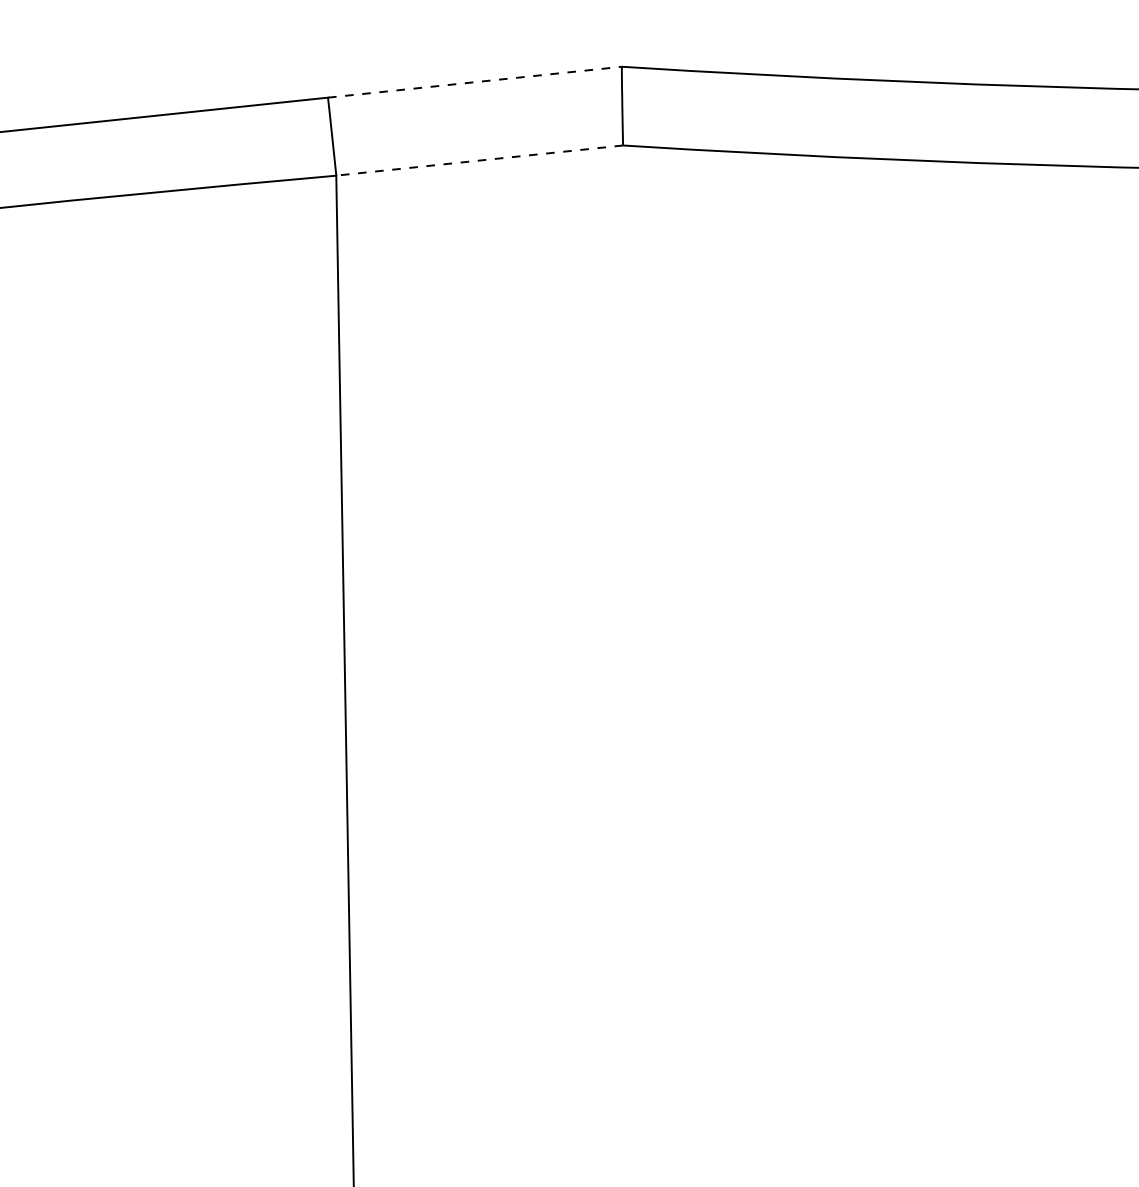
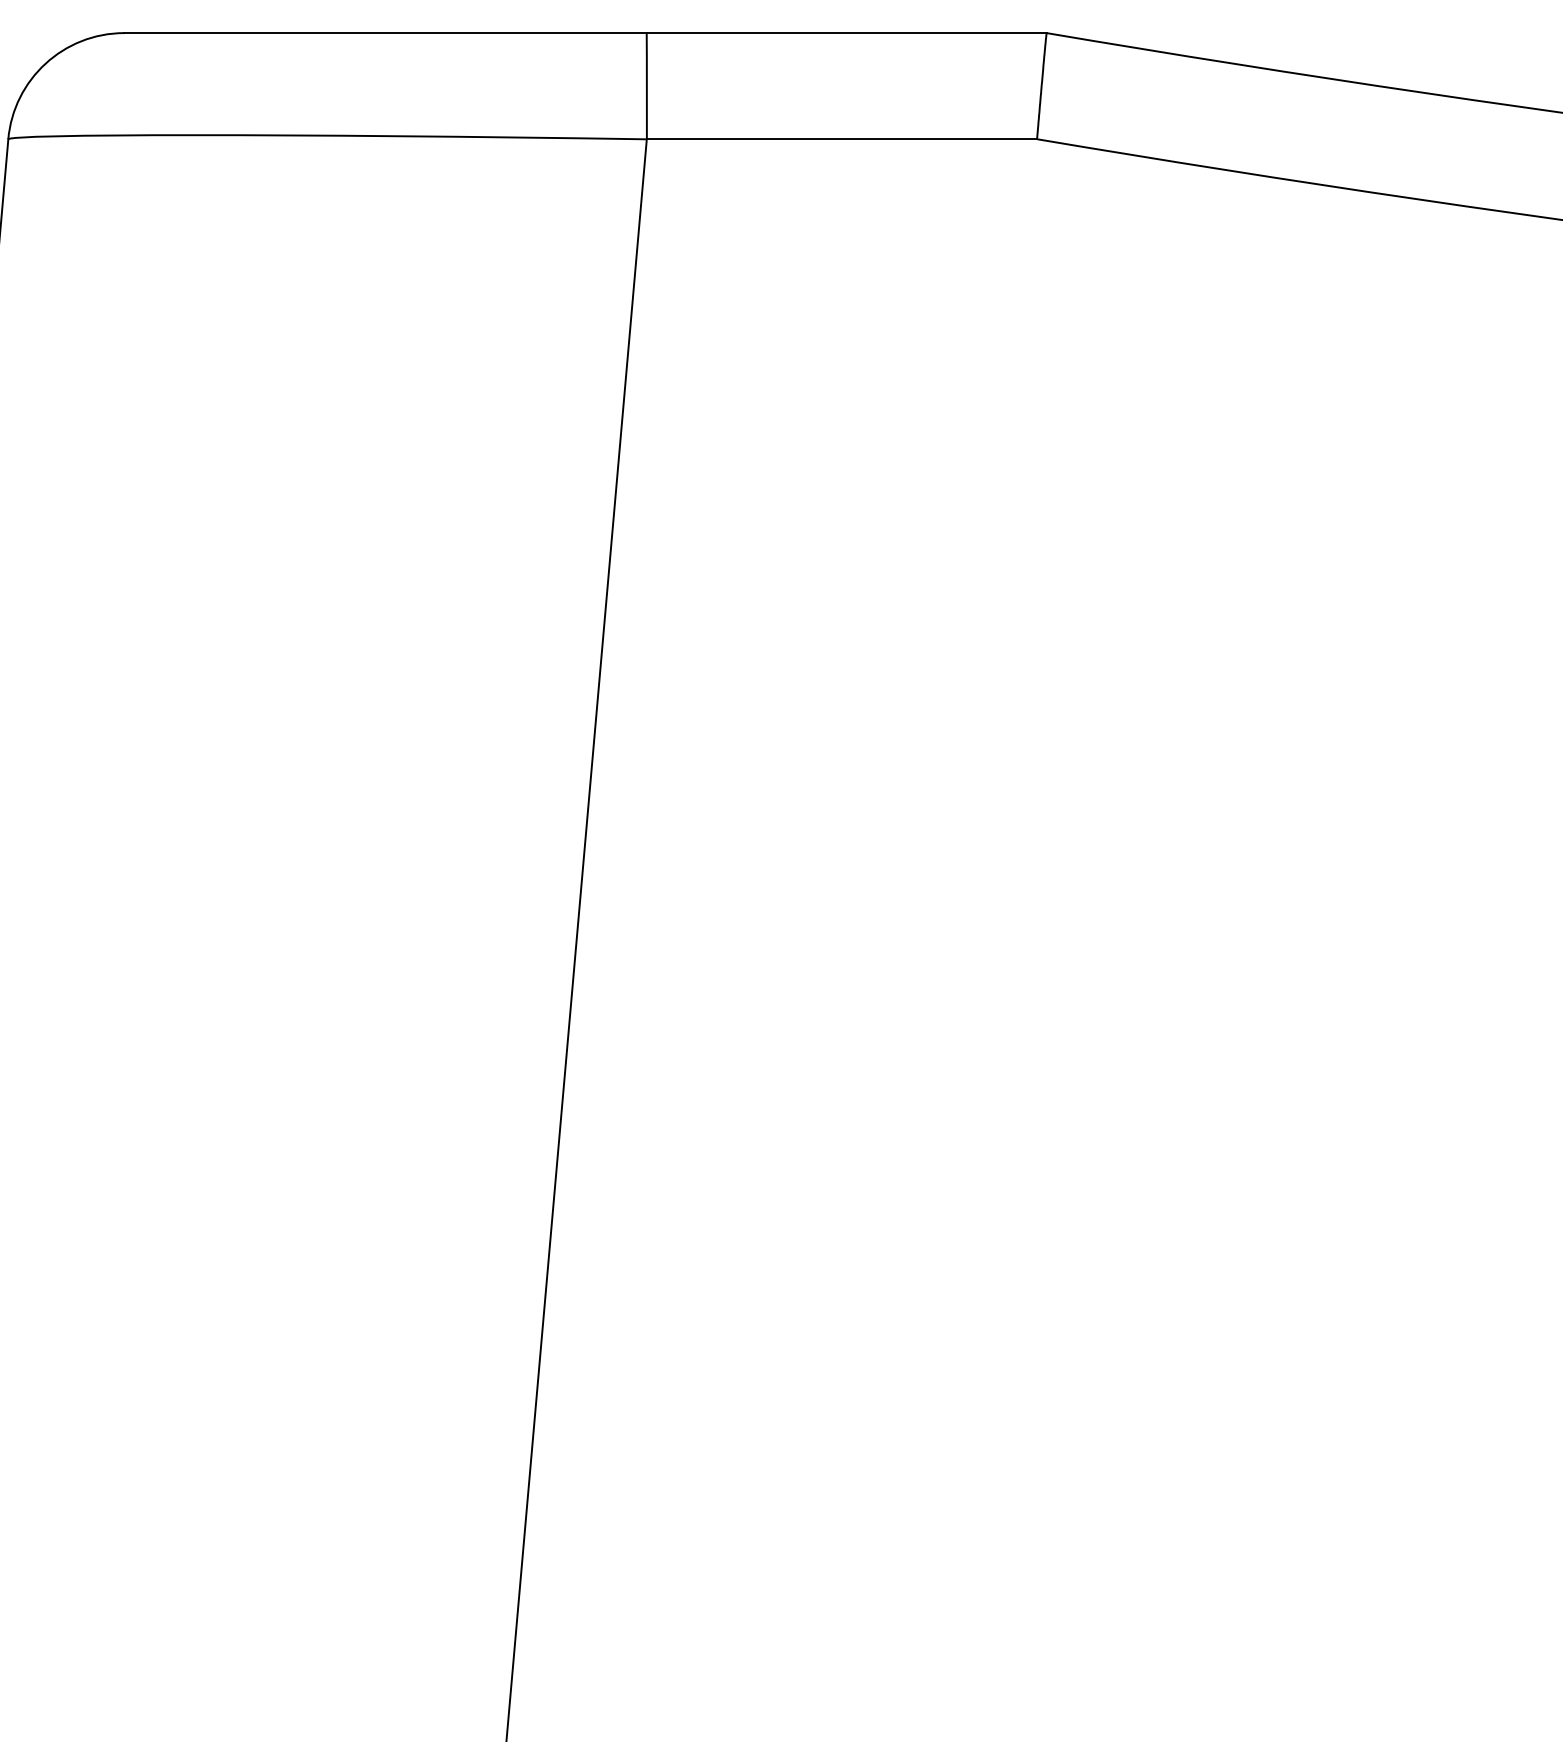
line: (474, 82) -> (846, 33), dashed -> solid
line: (479, 160) -> (841, 139), dashed -> solid

